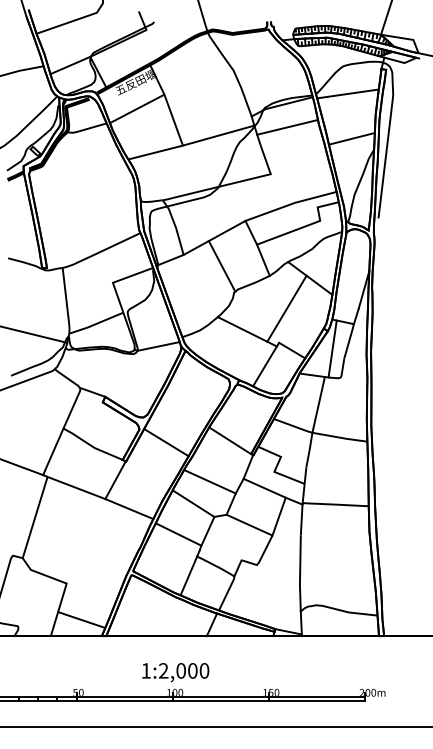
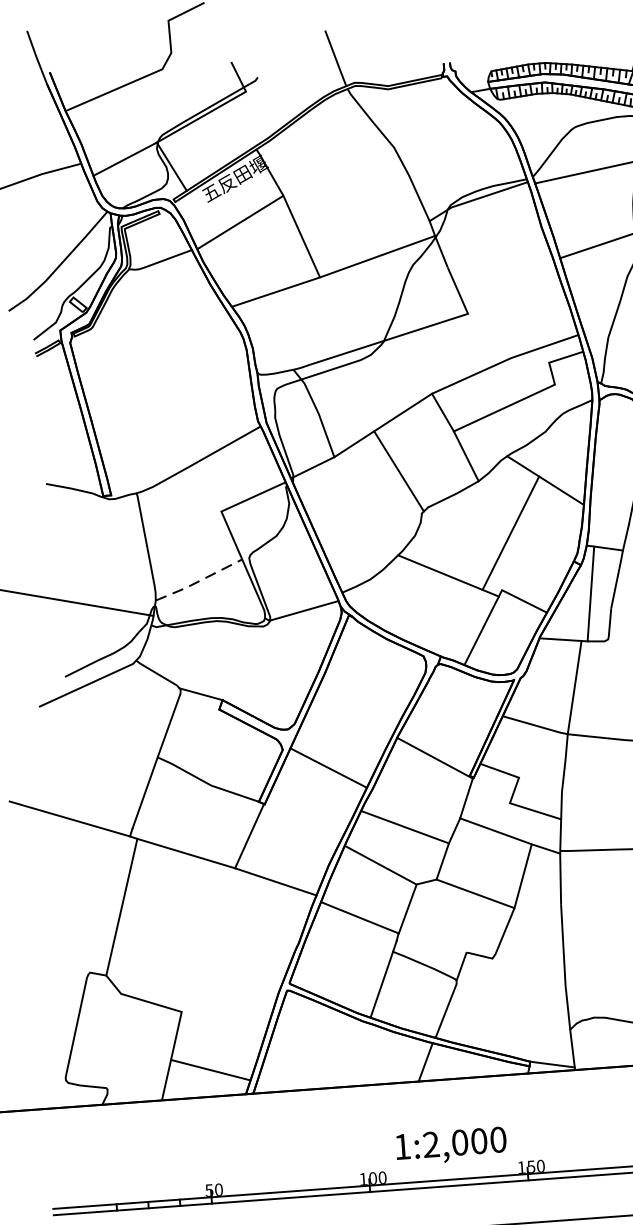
line: (287, 126) -> (489, 233), removed
line: (95, 324) -> (197, 582), solid -> dashed
text: (175, 672) -> (450, 1145), moved

